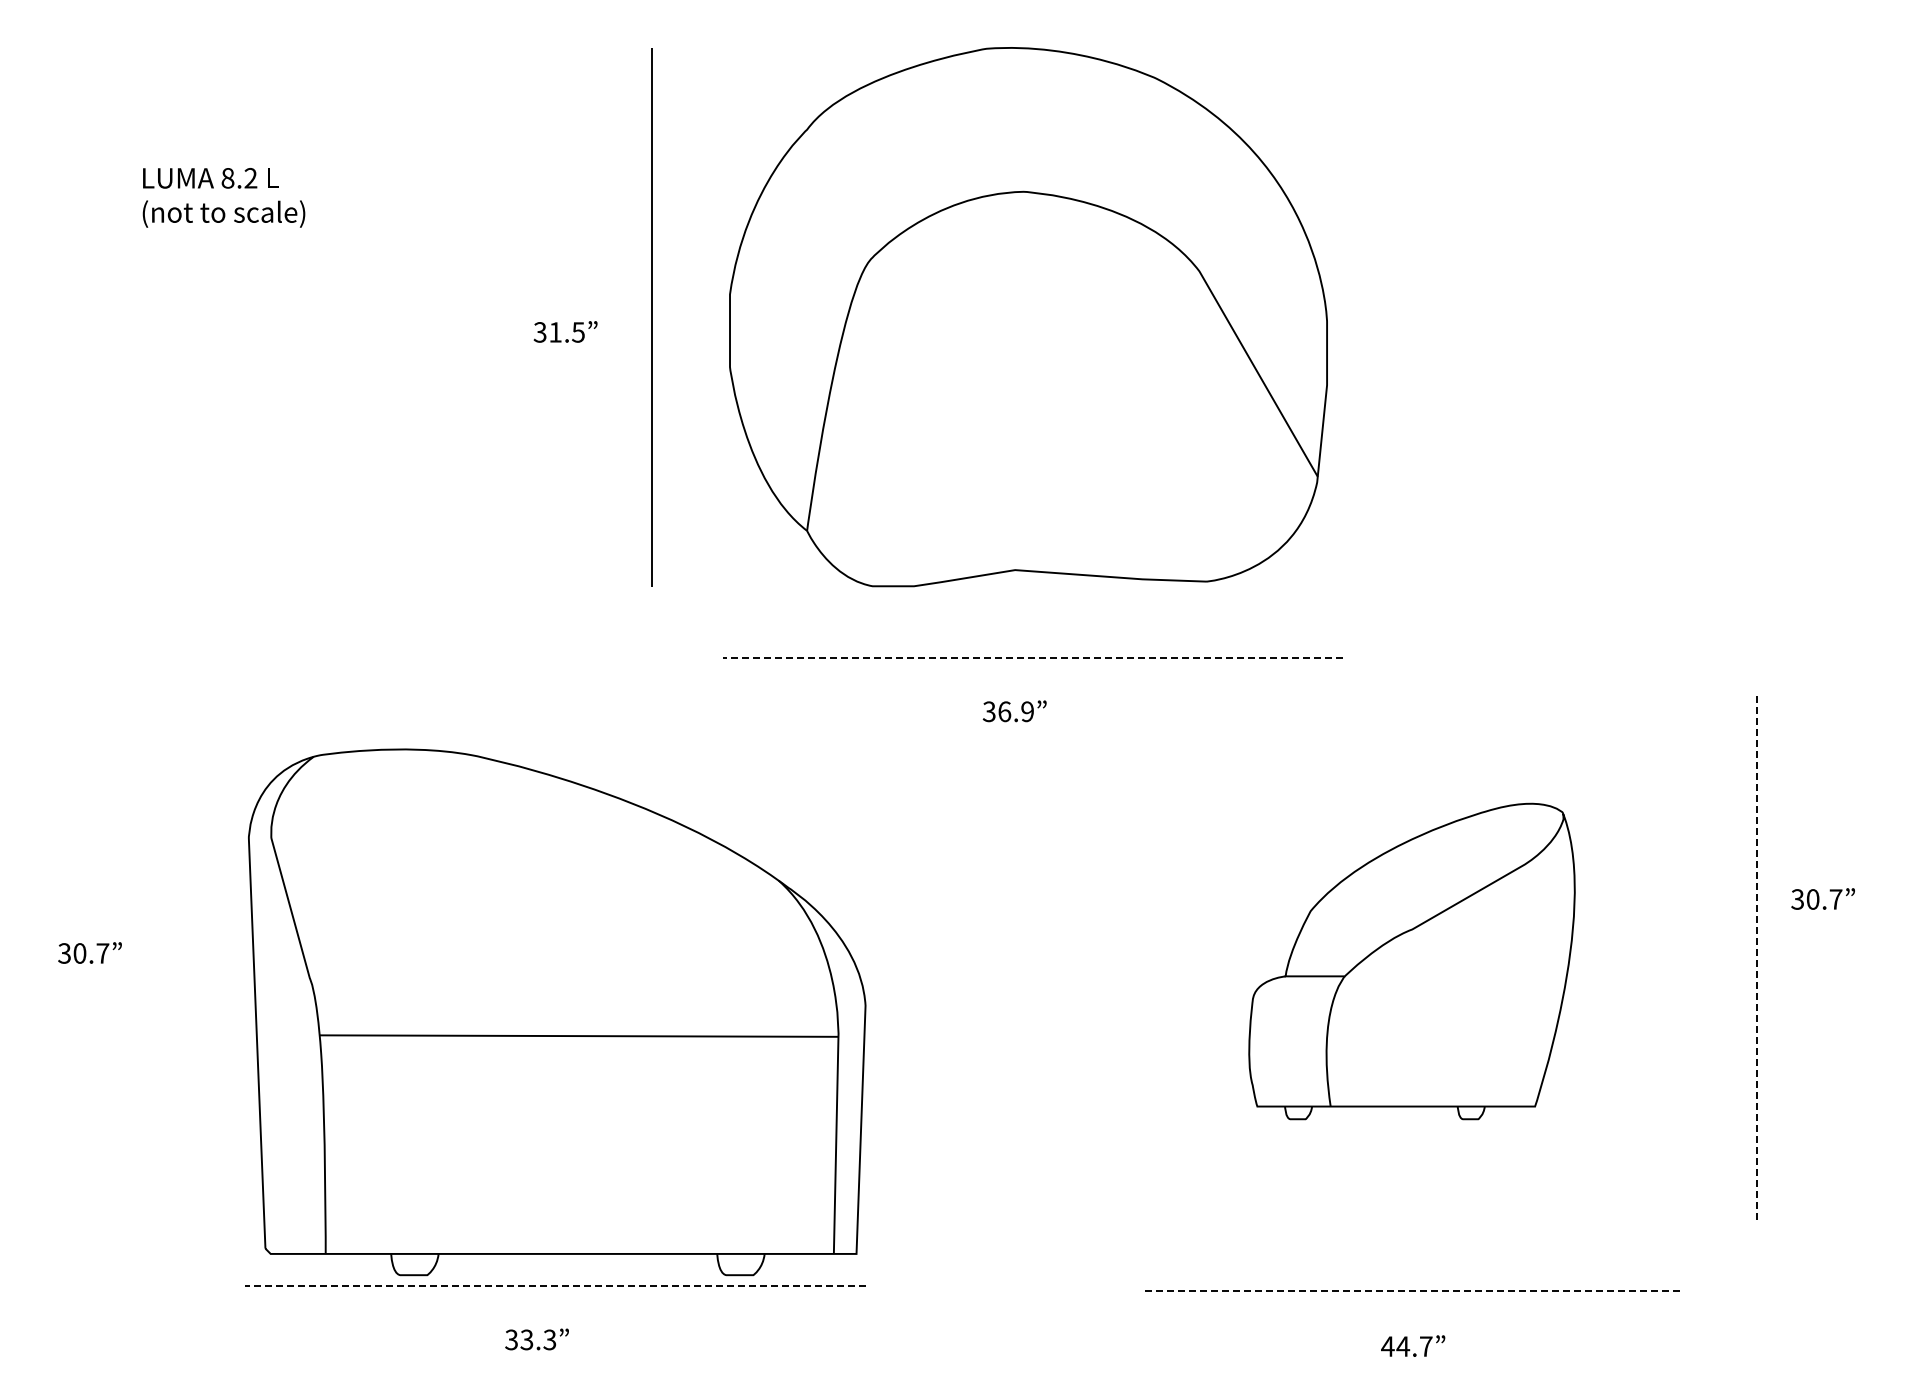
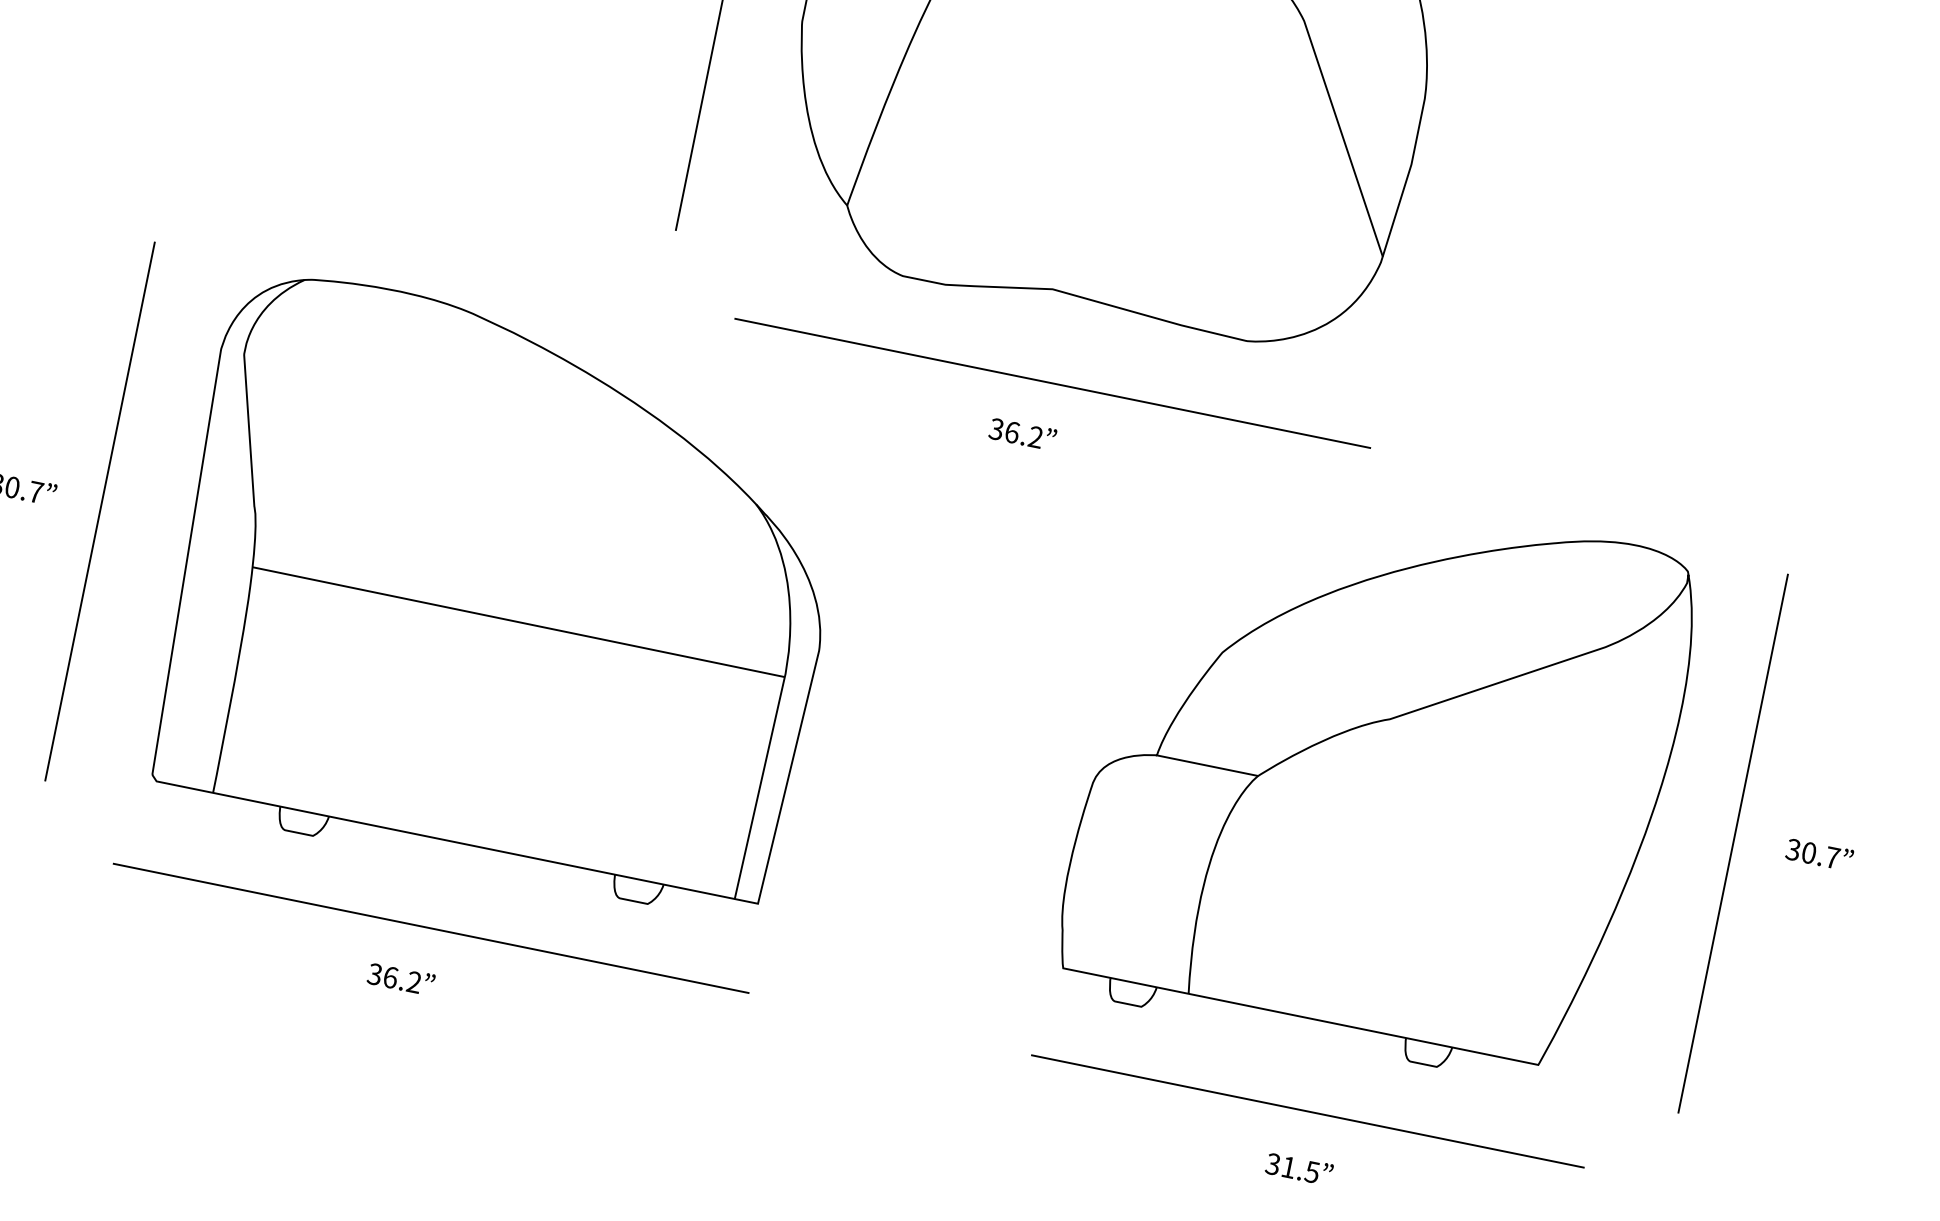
line: (1032, 658) -> (1051, 383), dashed -> solid
text: (1027, 711) -> (1035, 437), 36.9 -> 36.2
text: (1822, 898) -> (1818, 854), moved
line: (165, 958) -> (99, 510), added
line: (1757, 959) -> (1733, 844), dashed -> solid
part: (1411, 961) -> (1377, 773), size x1.67
part: (557, 1012) -> (501, 593), moved
line: (554, 1286) -> (430, 928), dashed -> solid
line: (1410, 1290) -> (1308, 1111), dashed -> solid
text: (538, 1339) -> (402, 979), 33.3 -> 36.2
text: (1406, 1346) -> (1292, 1168), 44.7 -> 31.5

